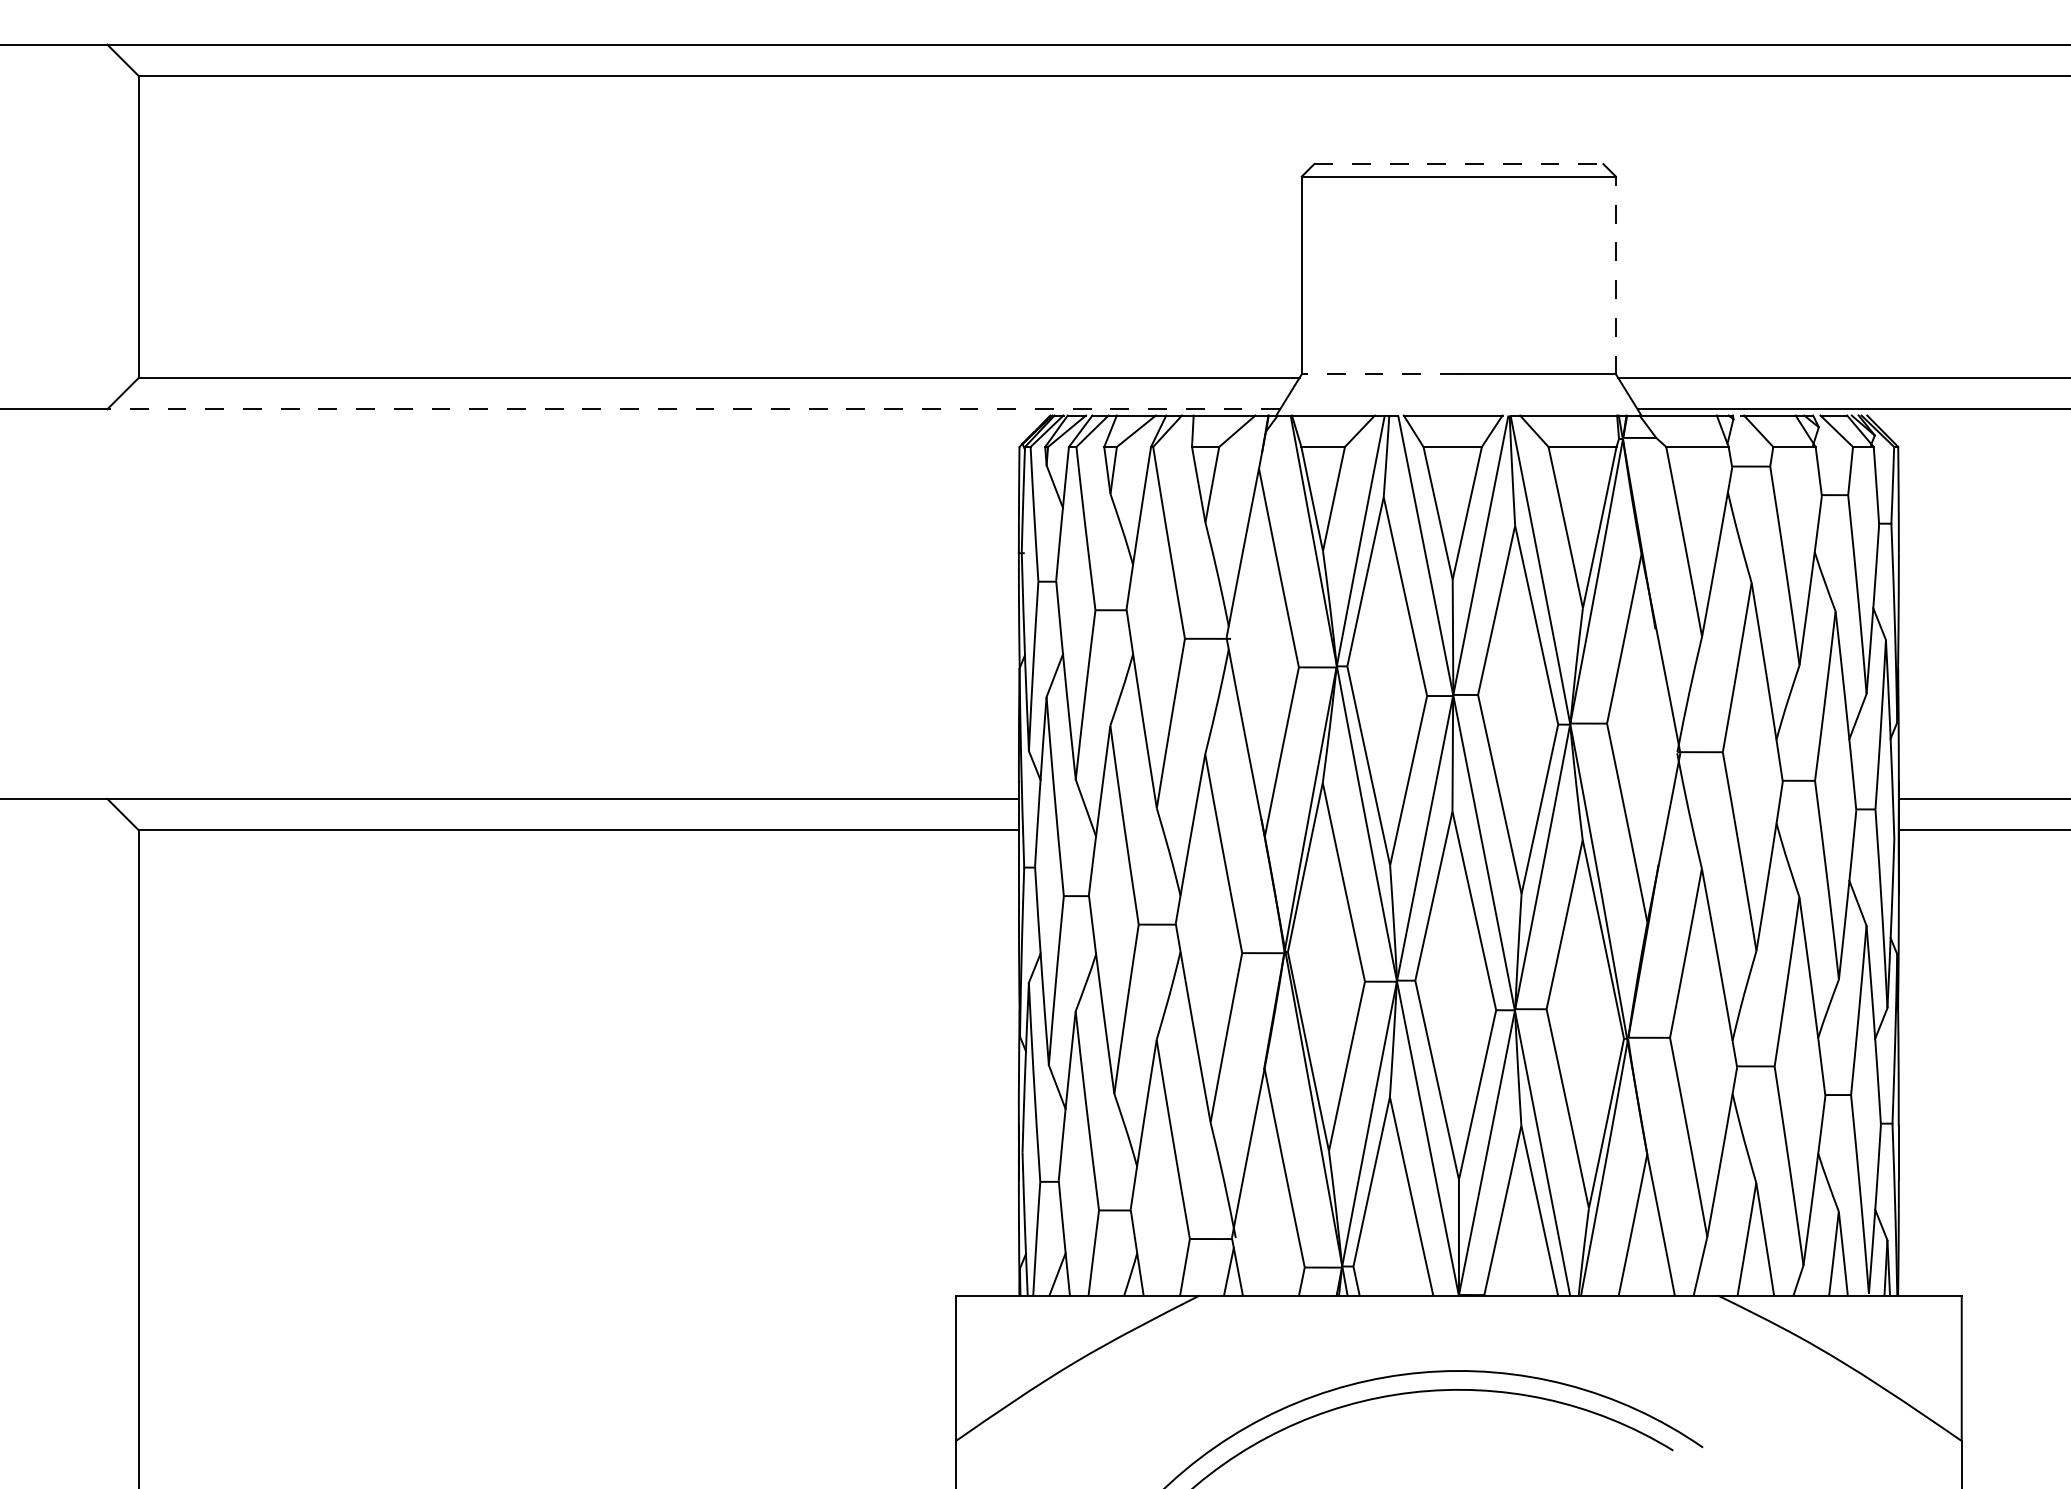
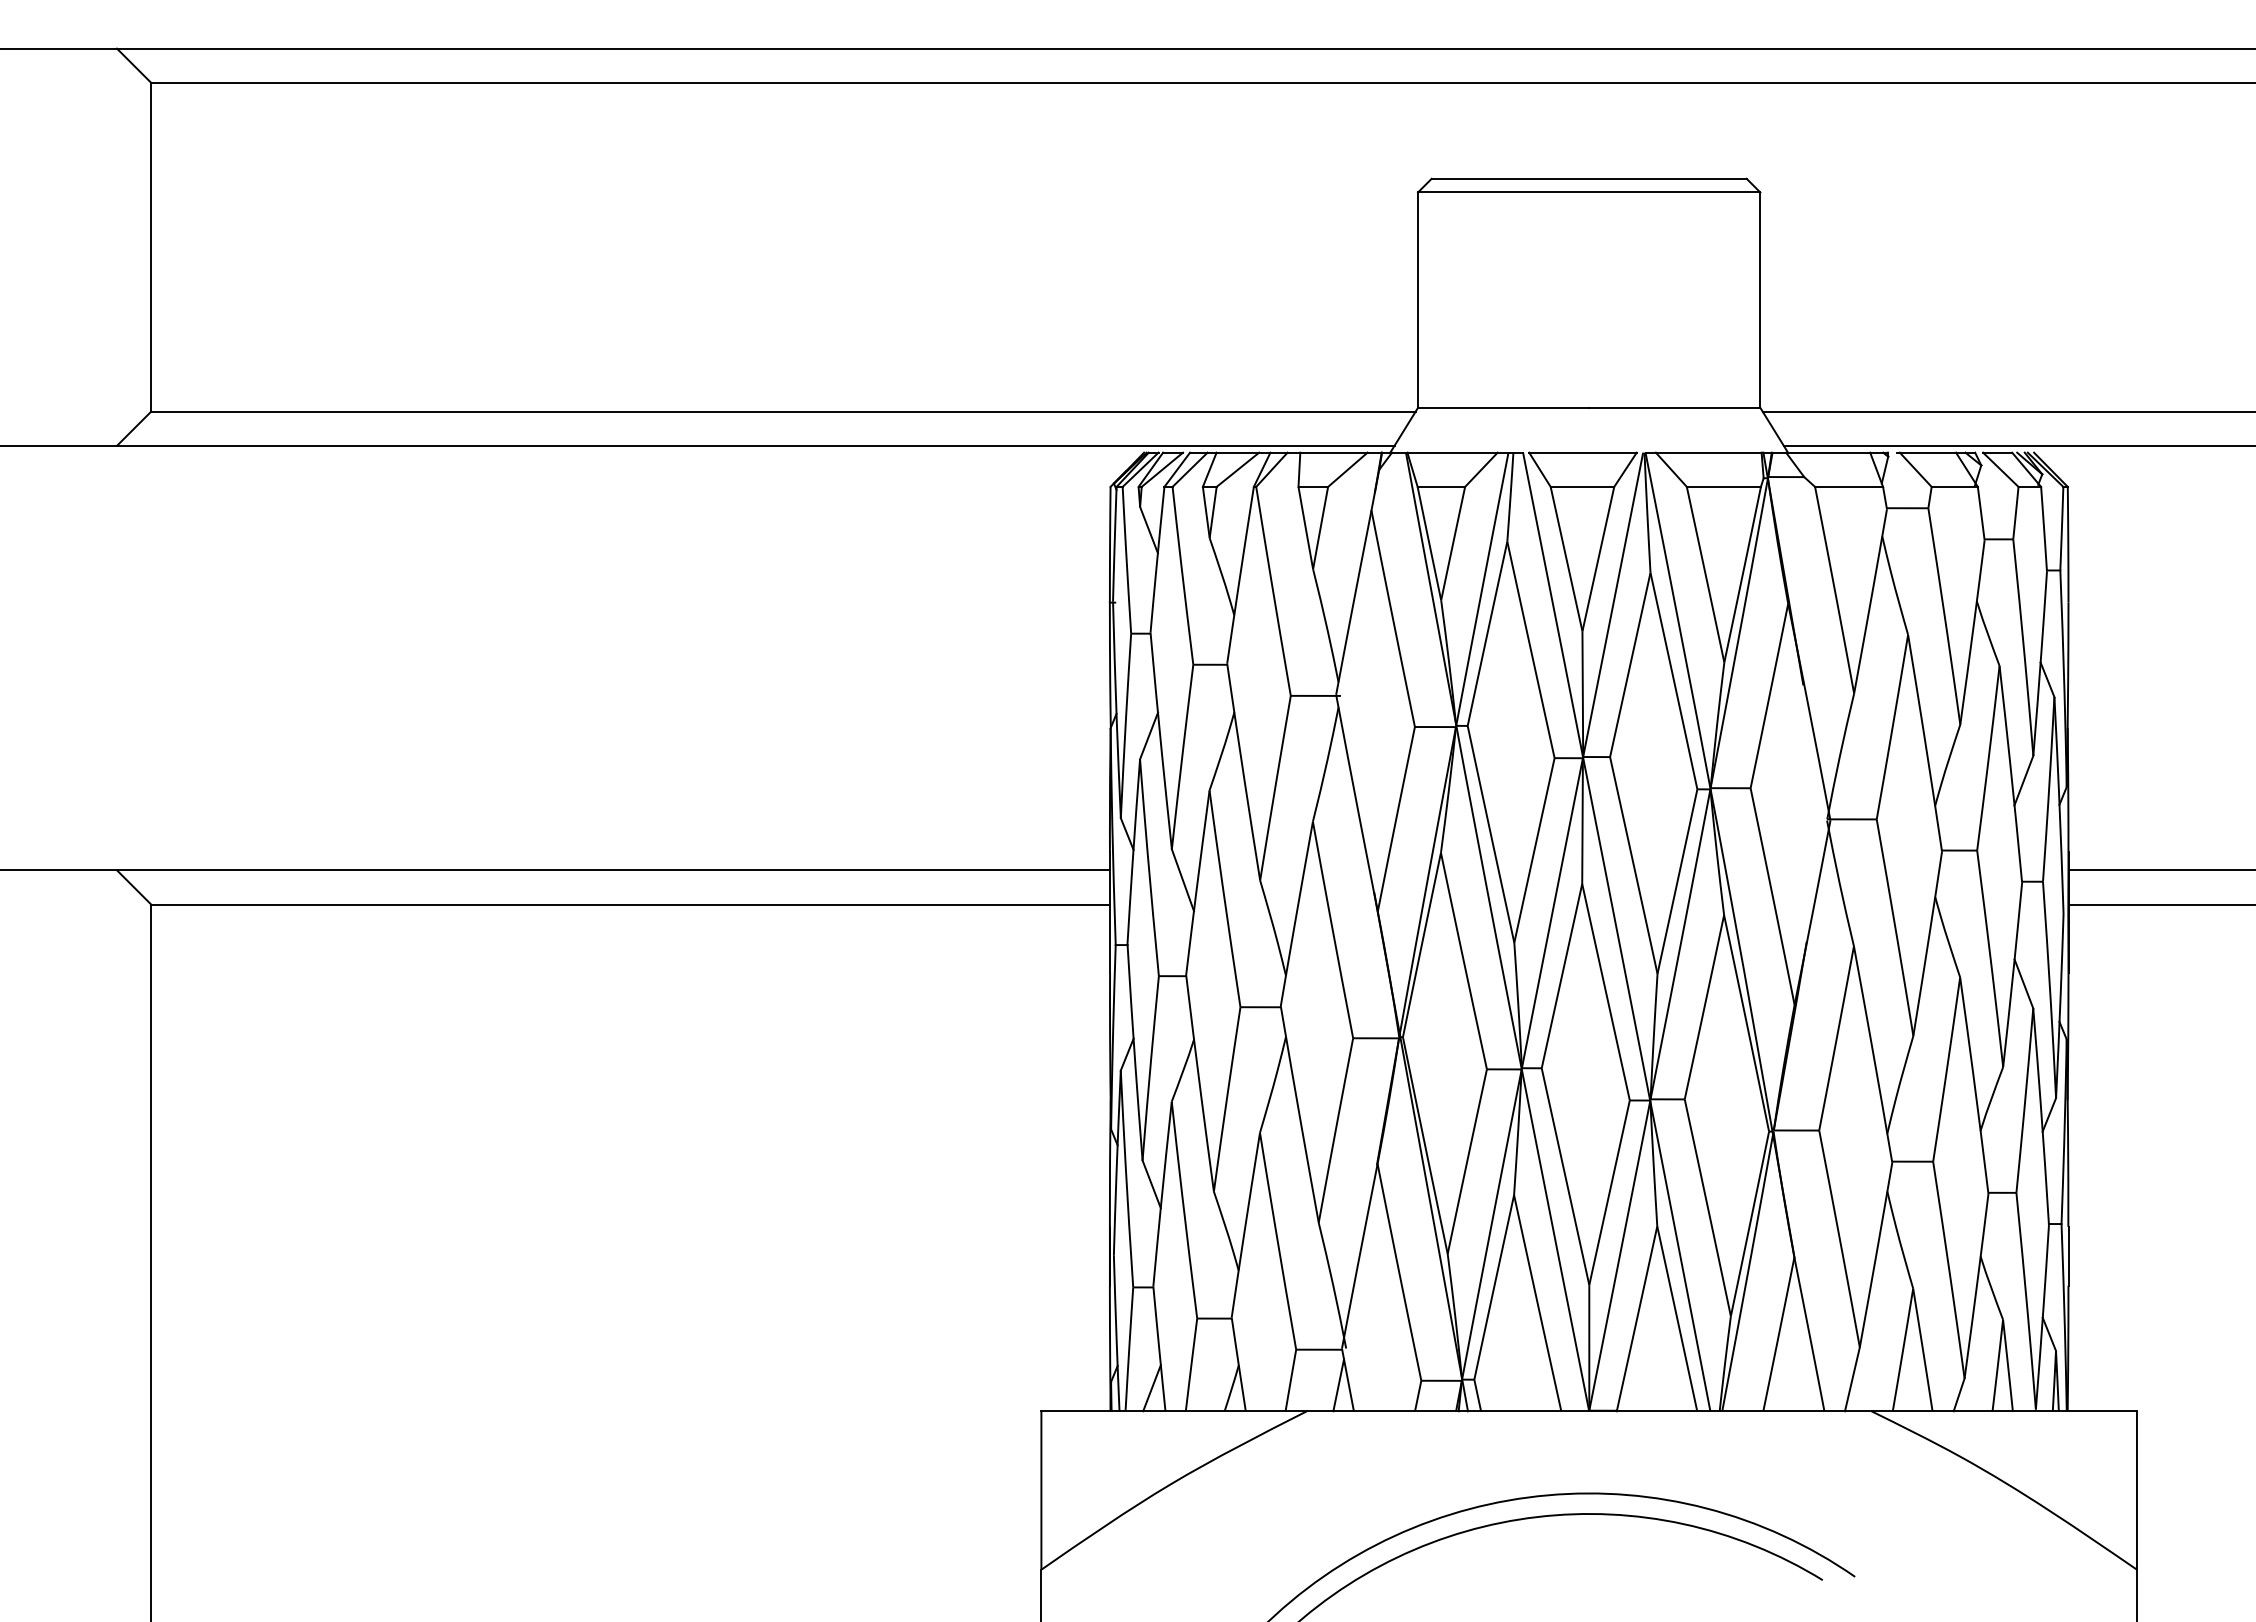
line: (1459, 163) -> (1589, 178), dashed -> solid
line: (1616, 275) -> (1760, 300), dashed -> solid
line: (1380, 374) -> (1503, 407), dashed -> solid
line: (693, 408) -> (755, 445), dashed -> solid

